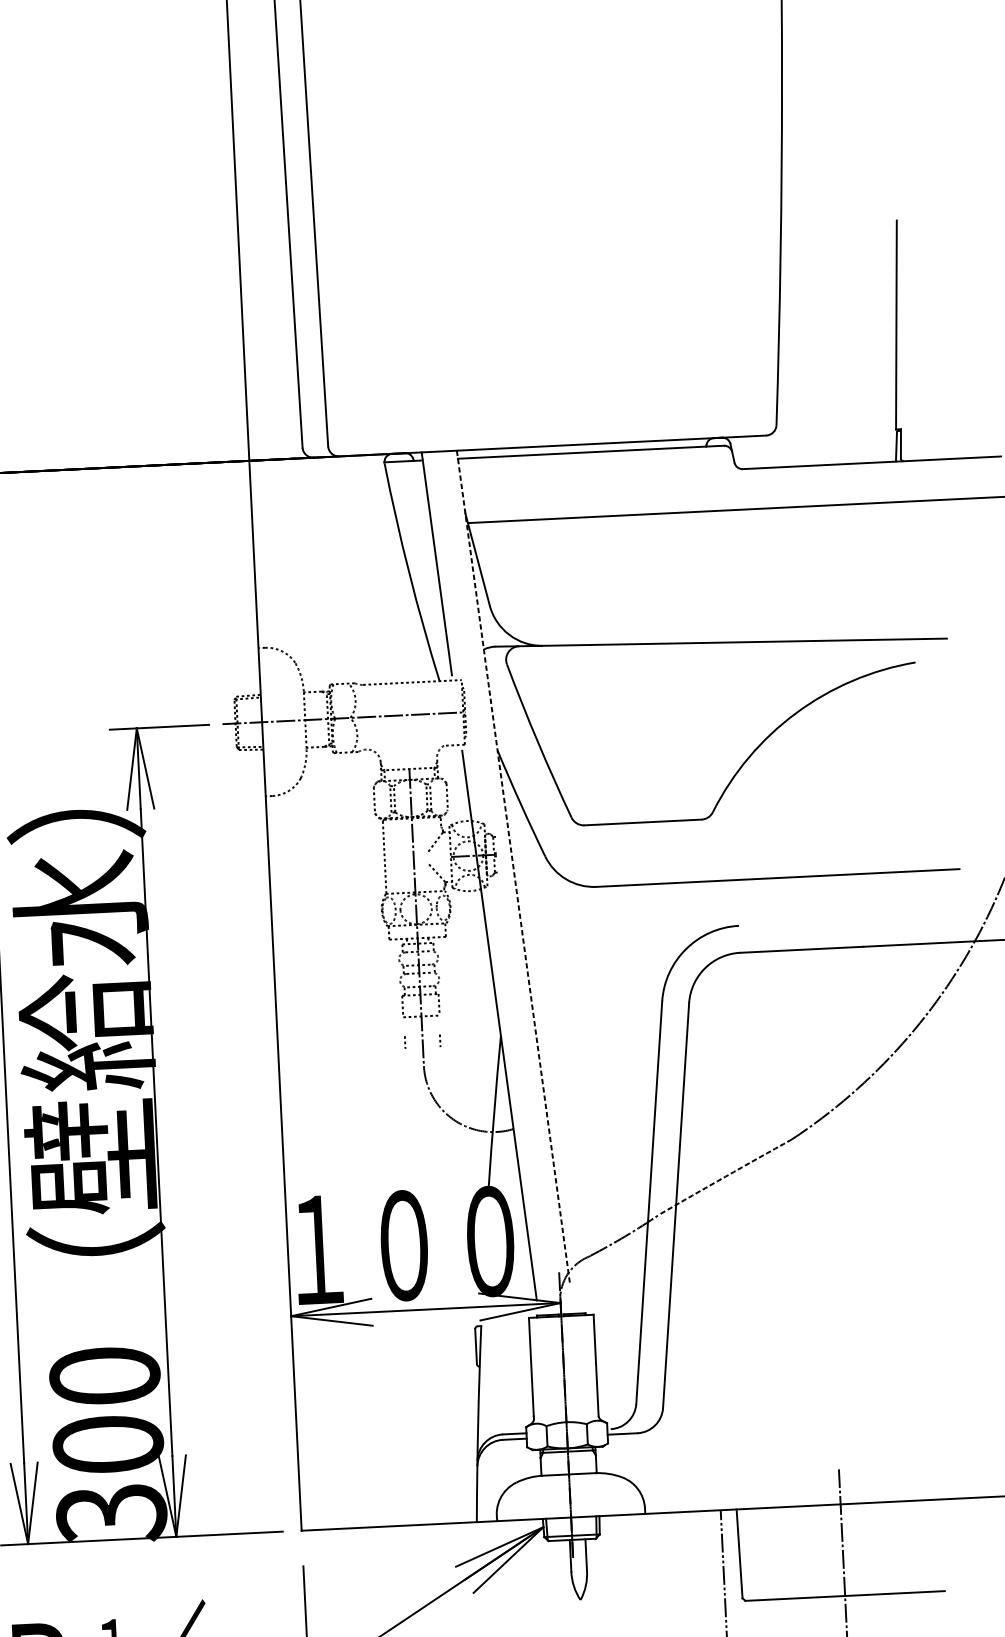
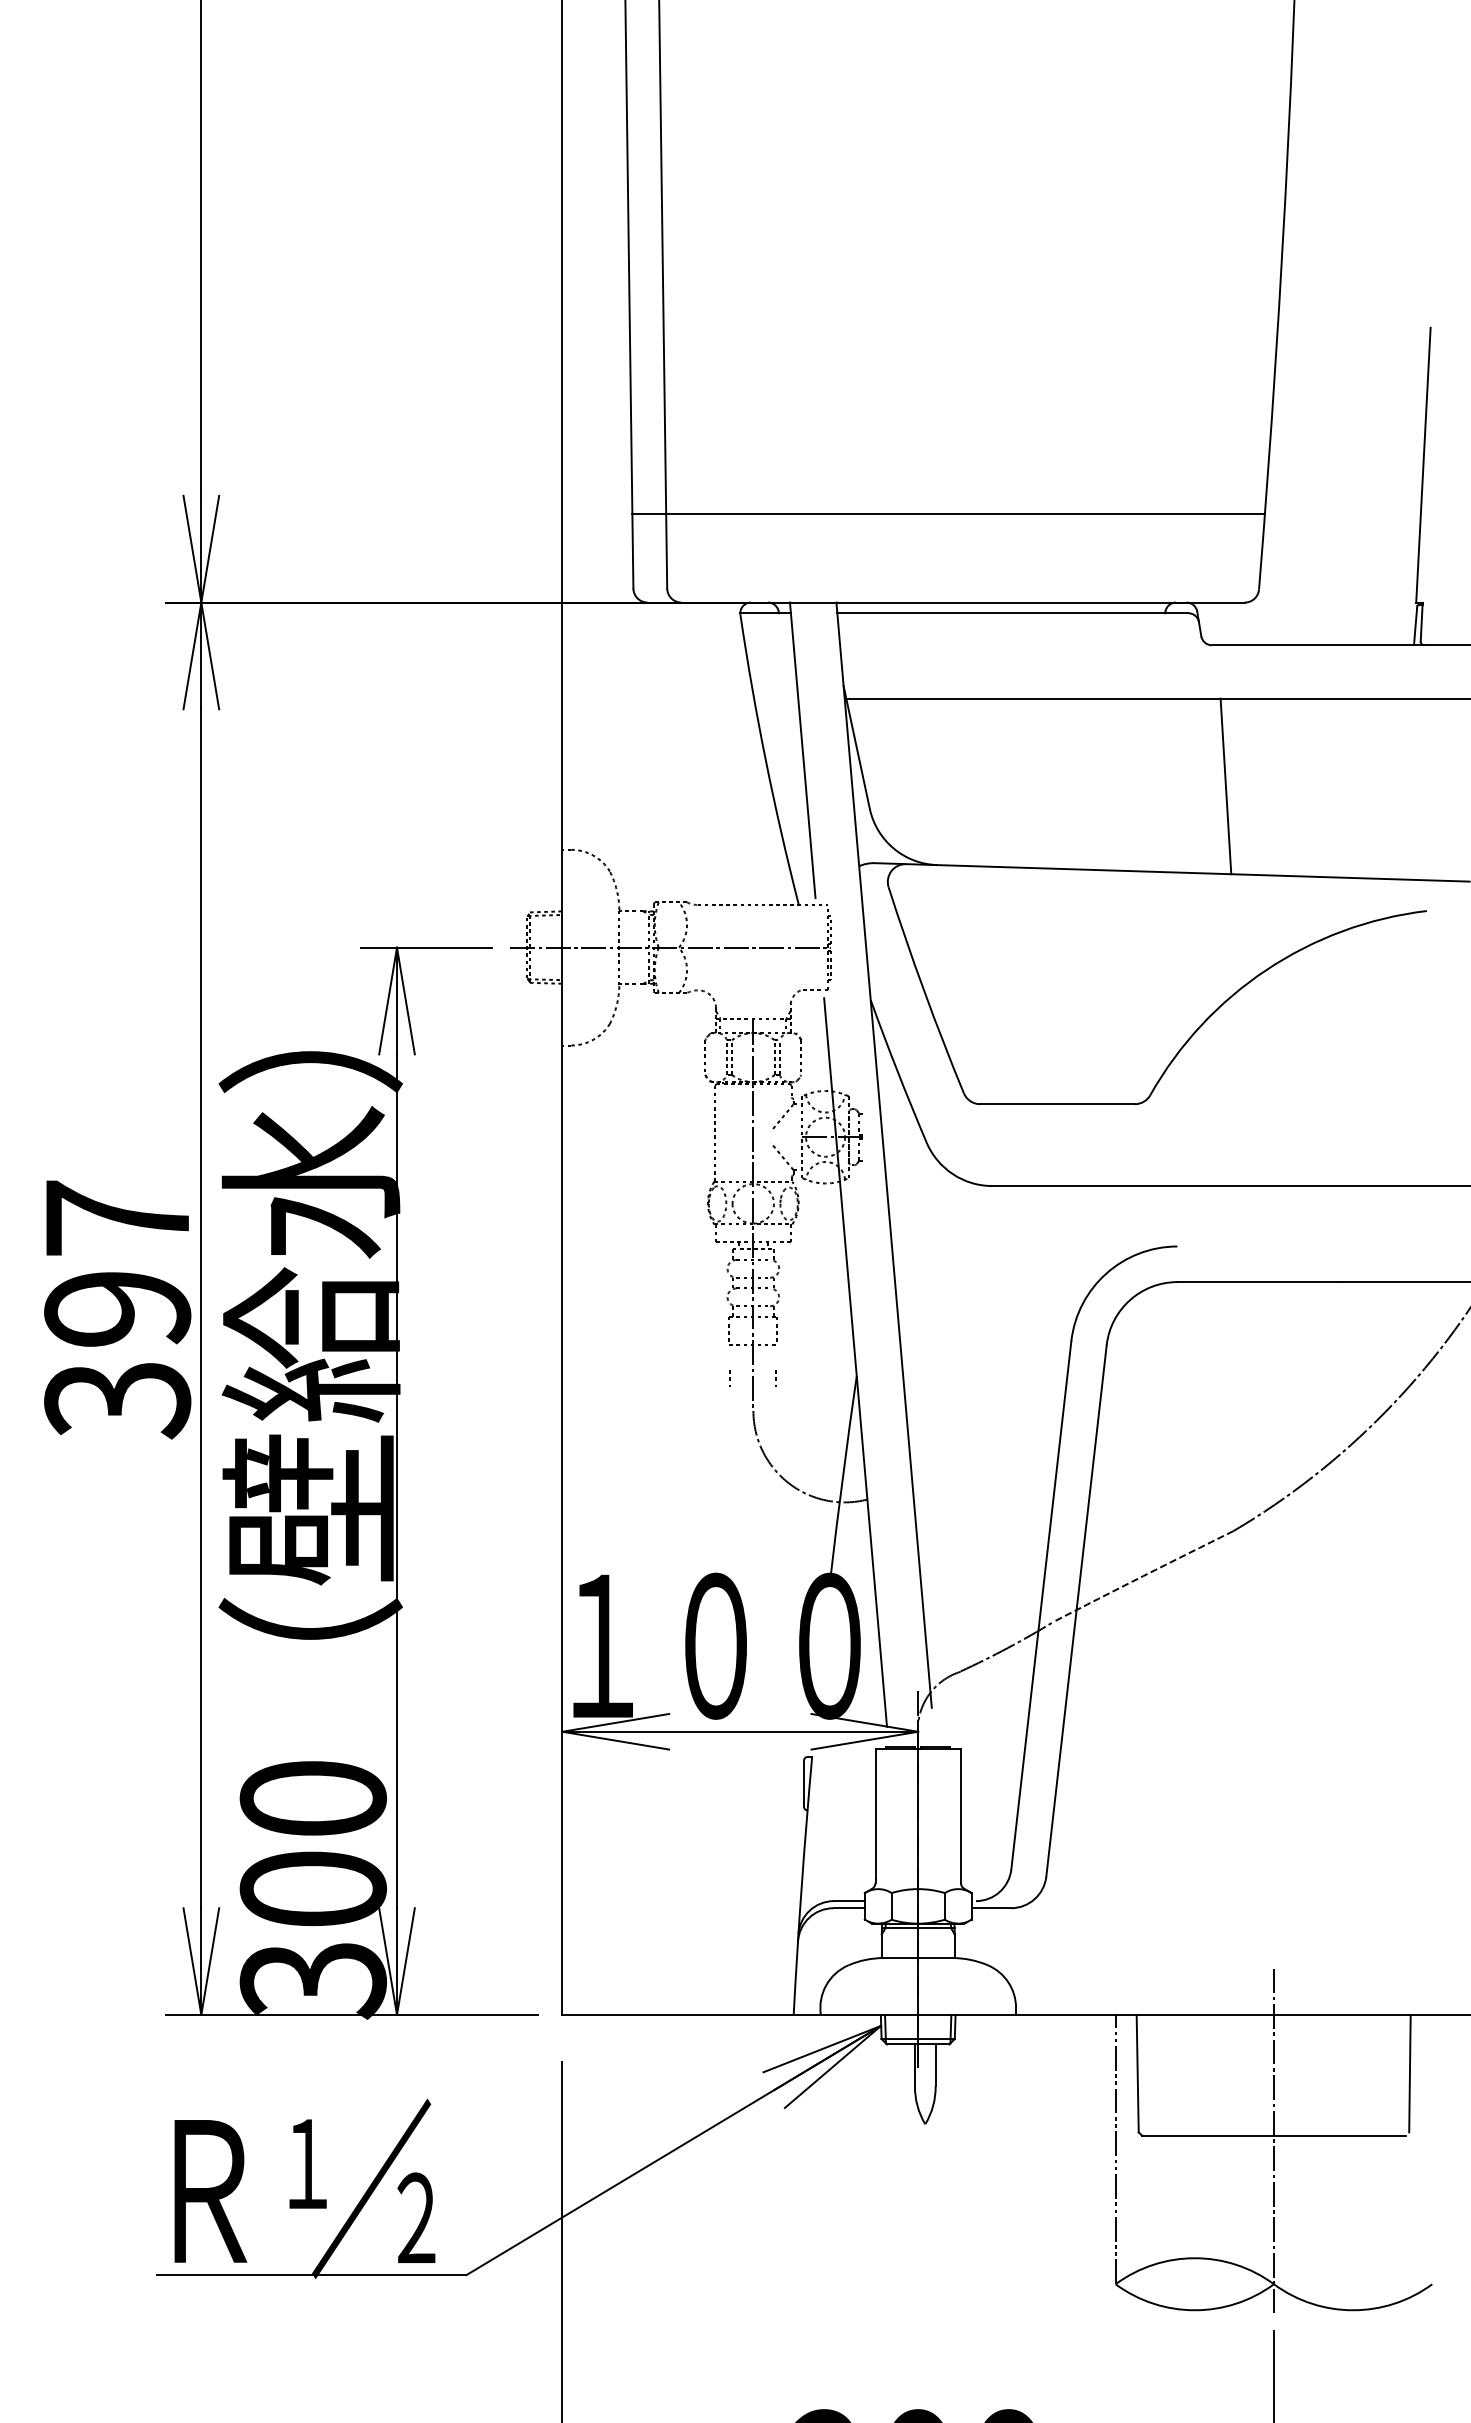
line: (538, 379) -> (948, 513), added
line: (758, 575) -> (1225, 786), added
line: (513, 867) -> (884, 1155), dashed -> solid
line: (945, 1543) -> (1409, 2073), added

